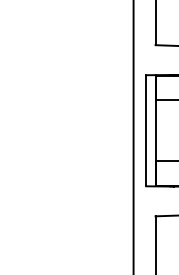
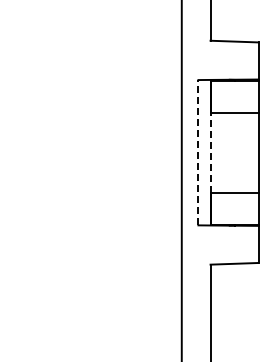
line: (146, 130) -> (198, 152), solid -> dashed
line: (155, 130) -> (210, 152), solid -> dashed

